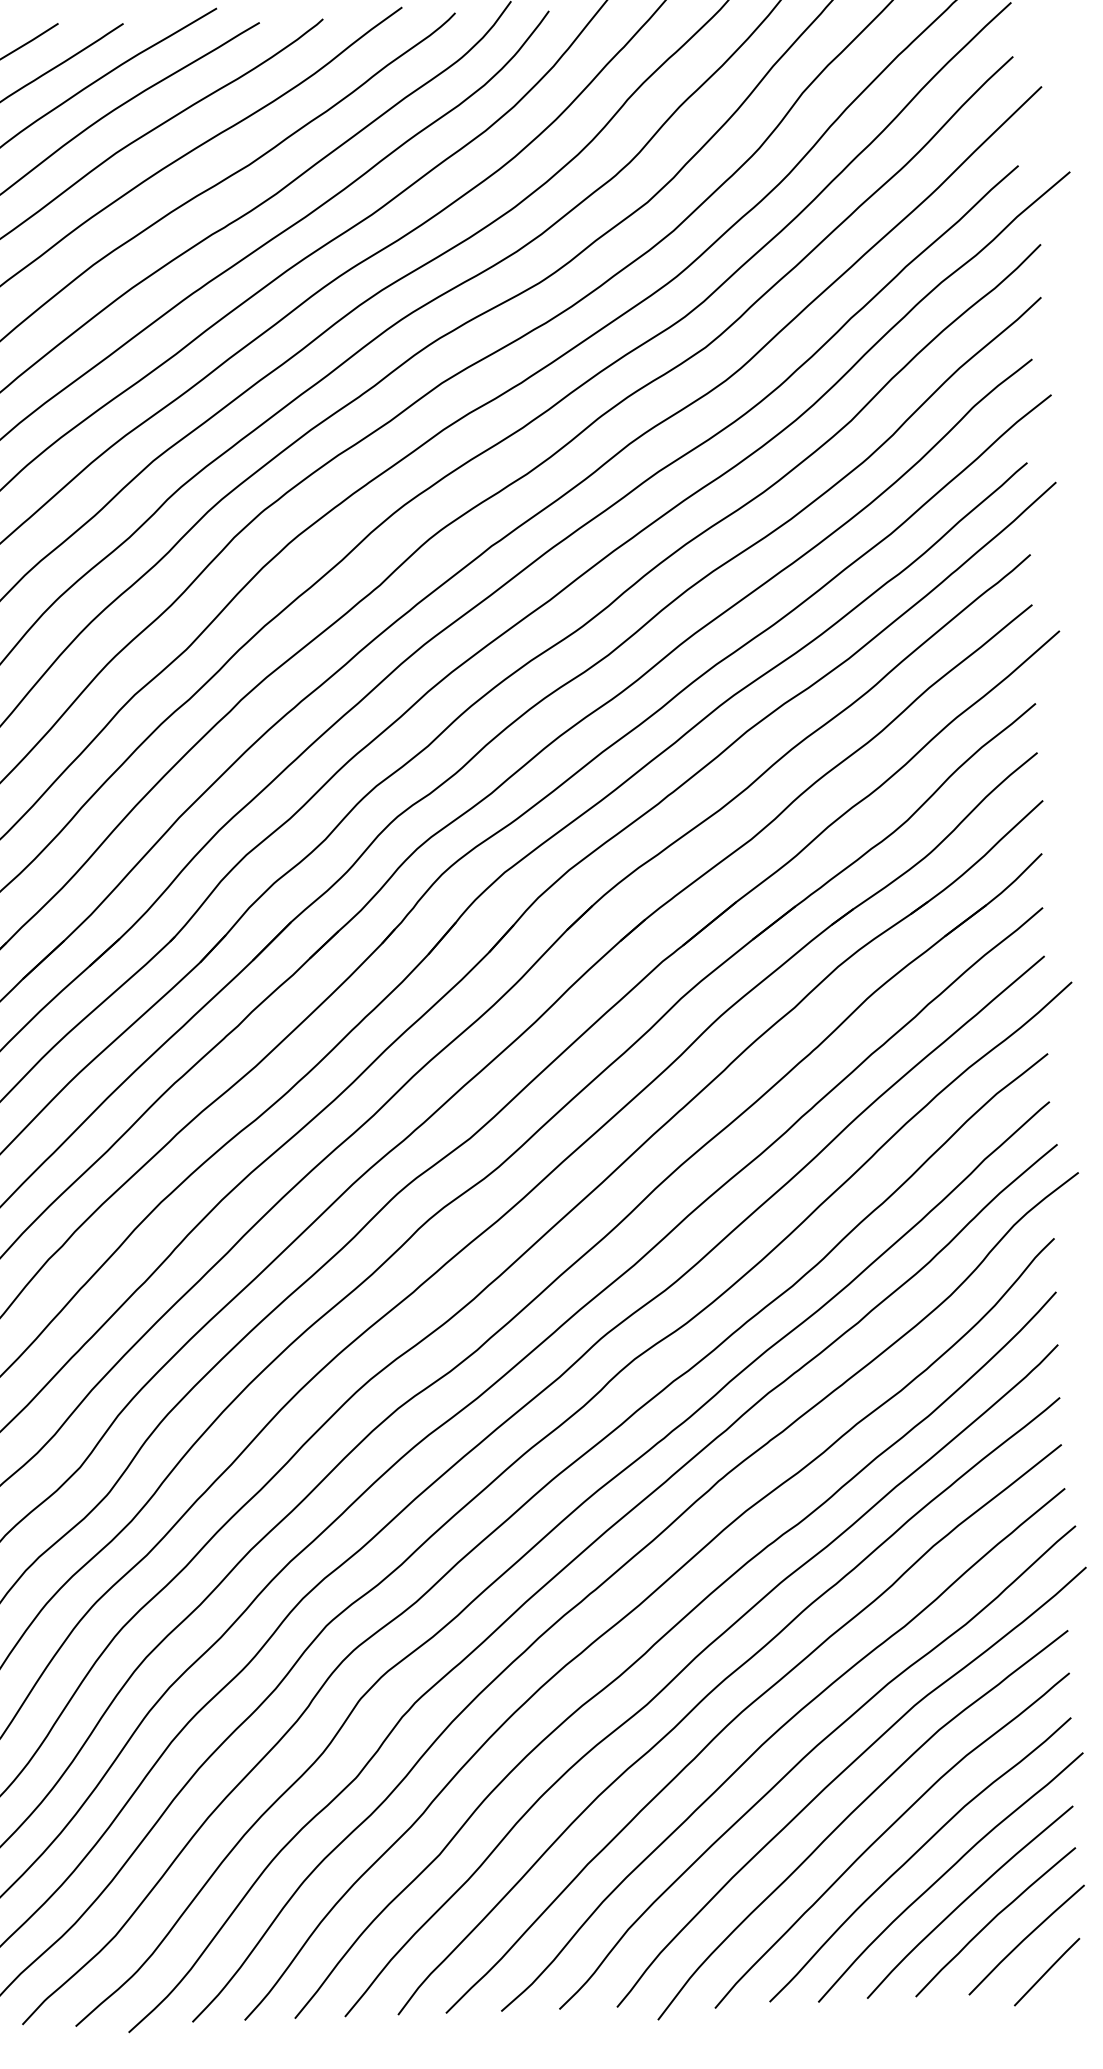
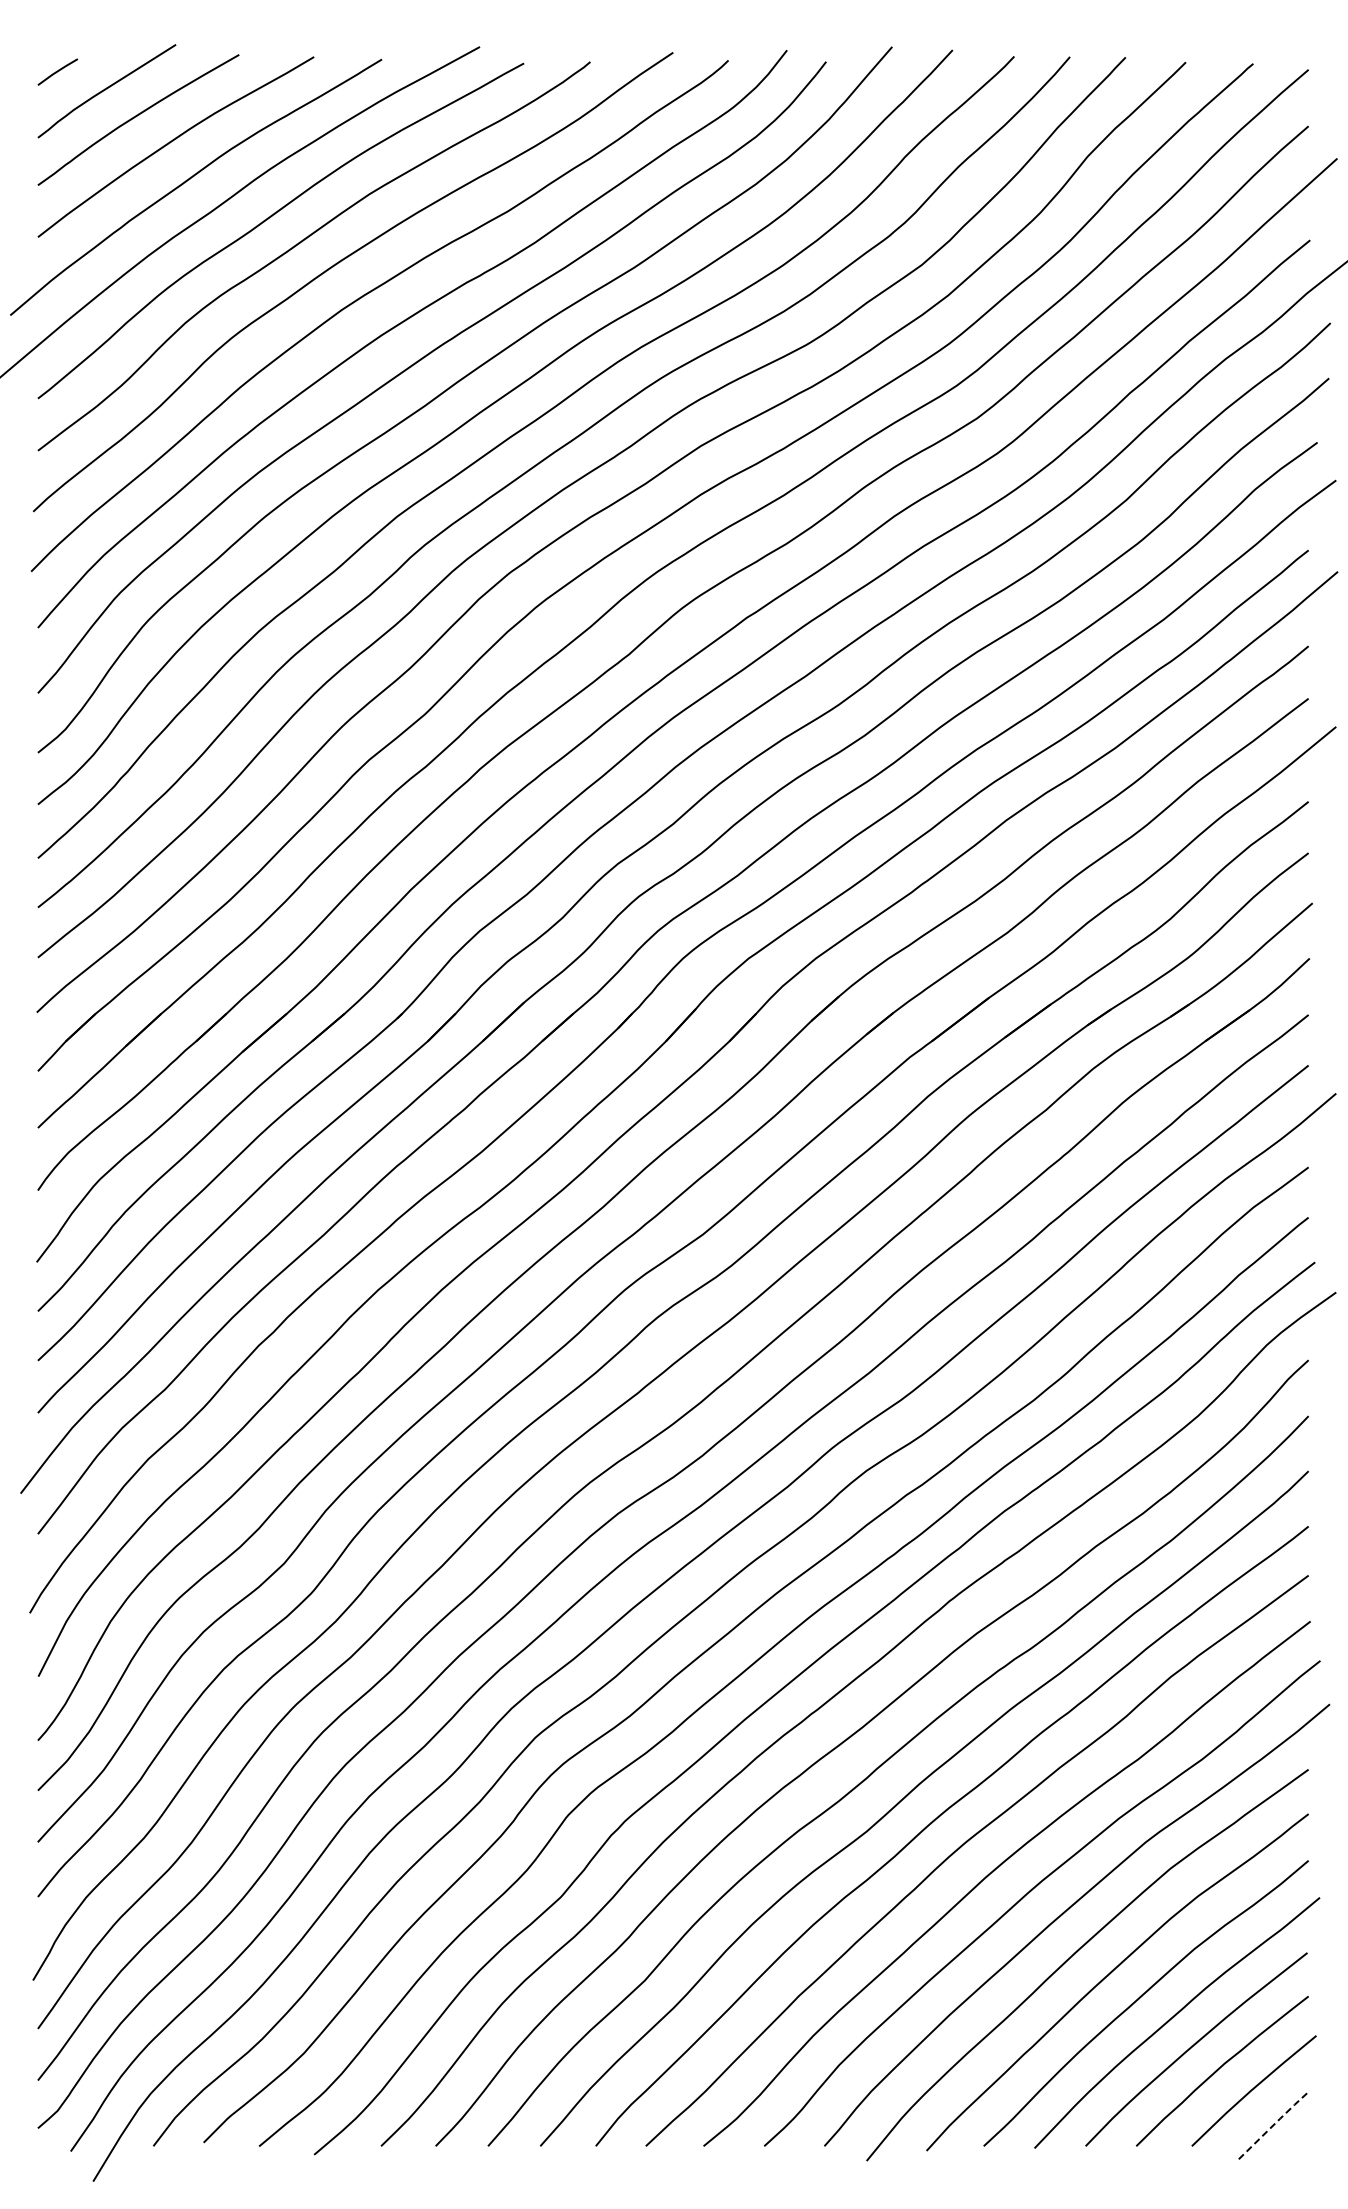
line: (1048, 1970) -> (1275, 2123), solid -> dashed

